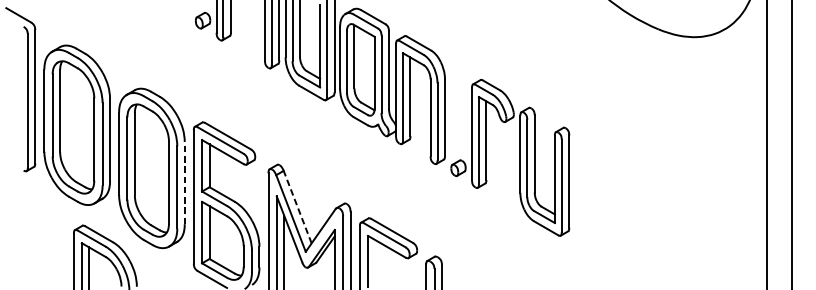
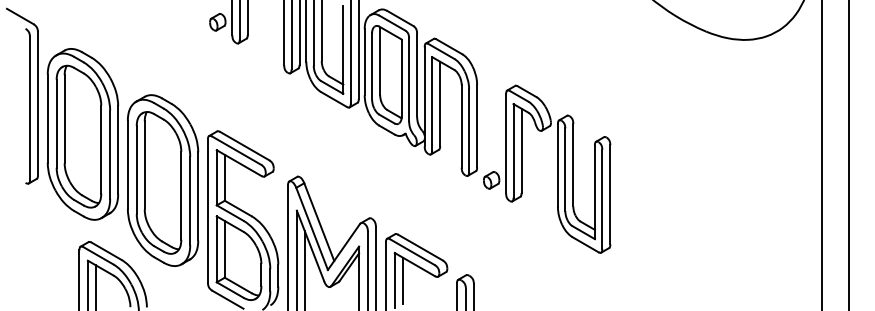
line: (185, 182) -> (198, 195), dashed -> solid
line: (297, 207) -> (319, 222), dashed -> solid
line: (375, 261) -> (402, 280), added

